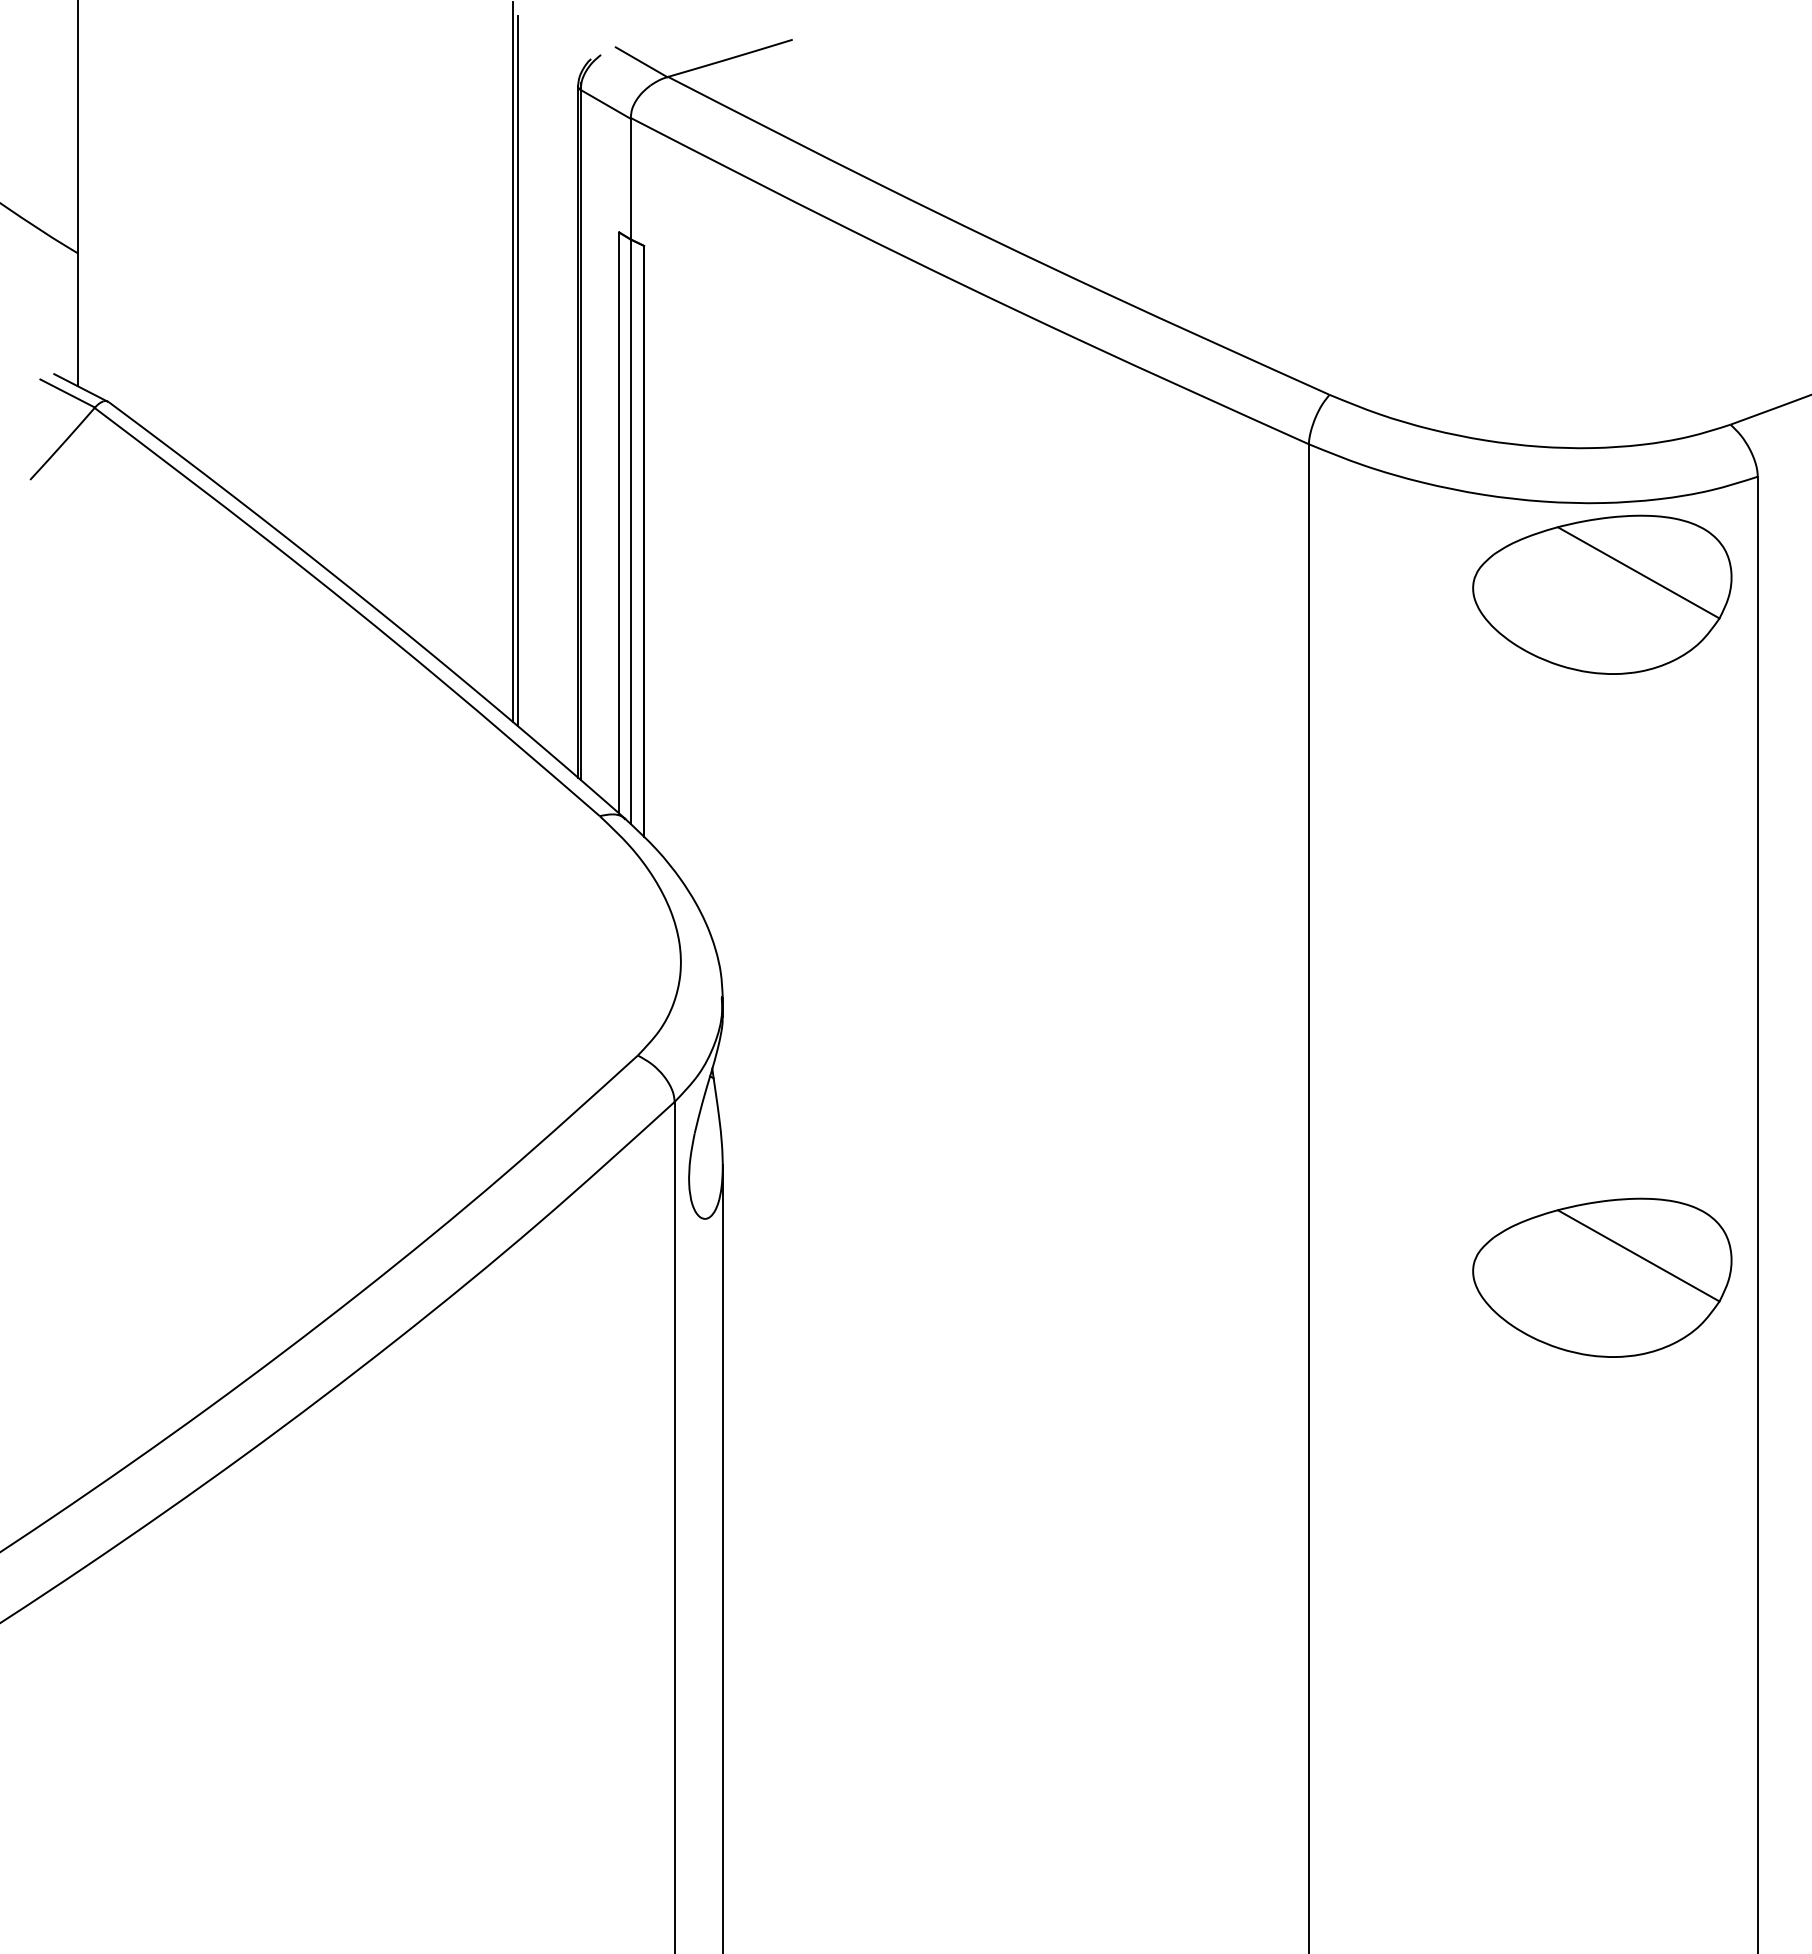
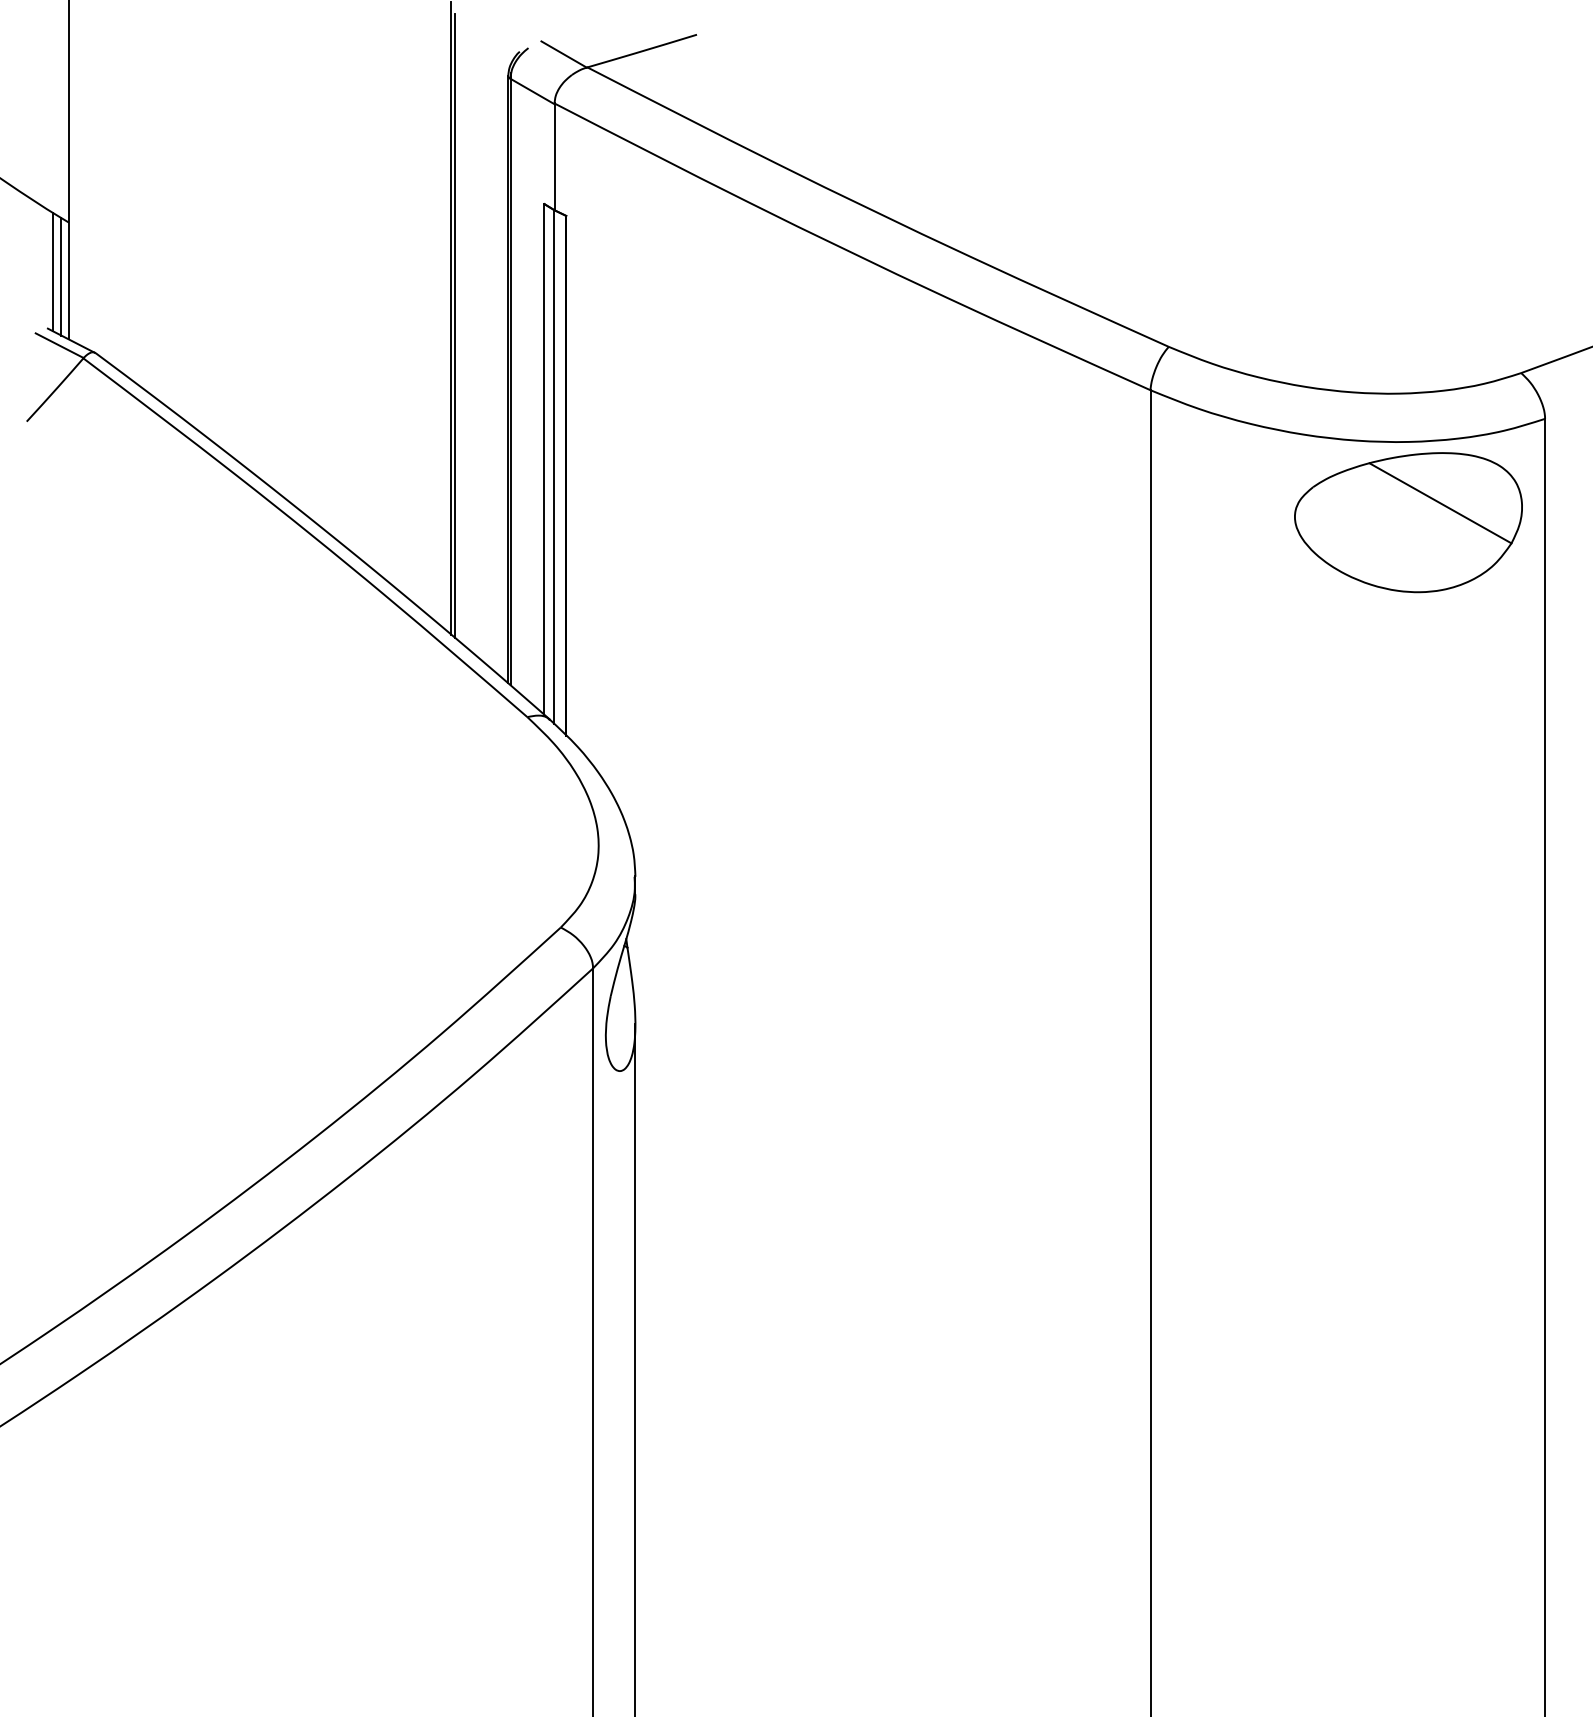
line: (60, 309) -> (53, 271), added
line: (69, 315) -> (61, 277), added
part: (1602, 1277) -> (1408, 1122), removed

